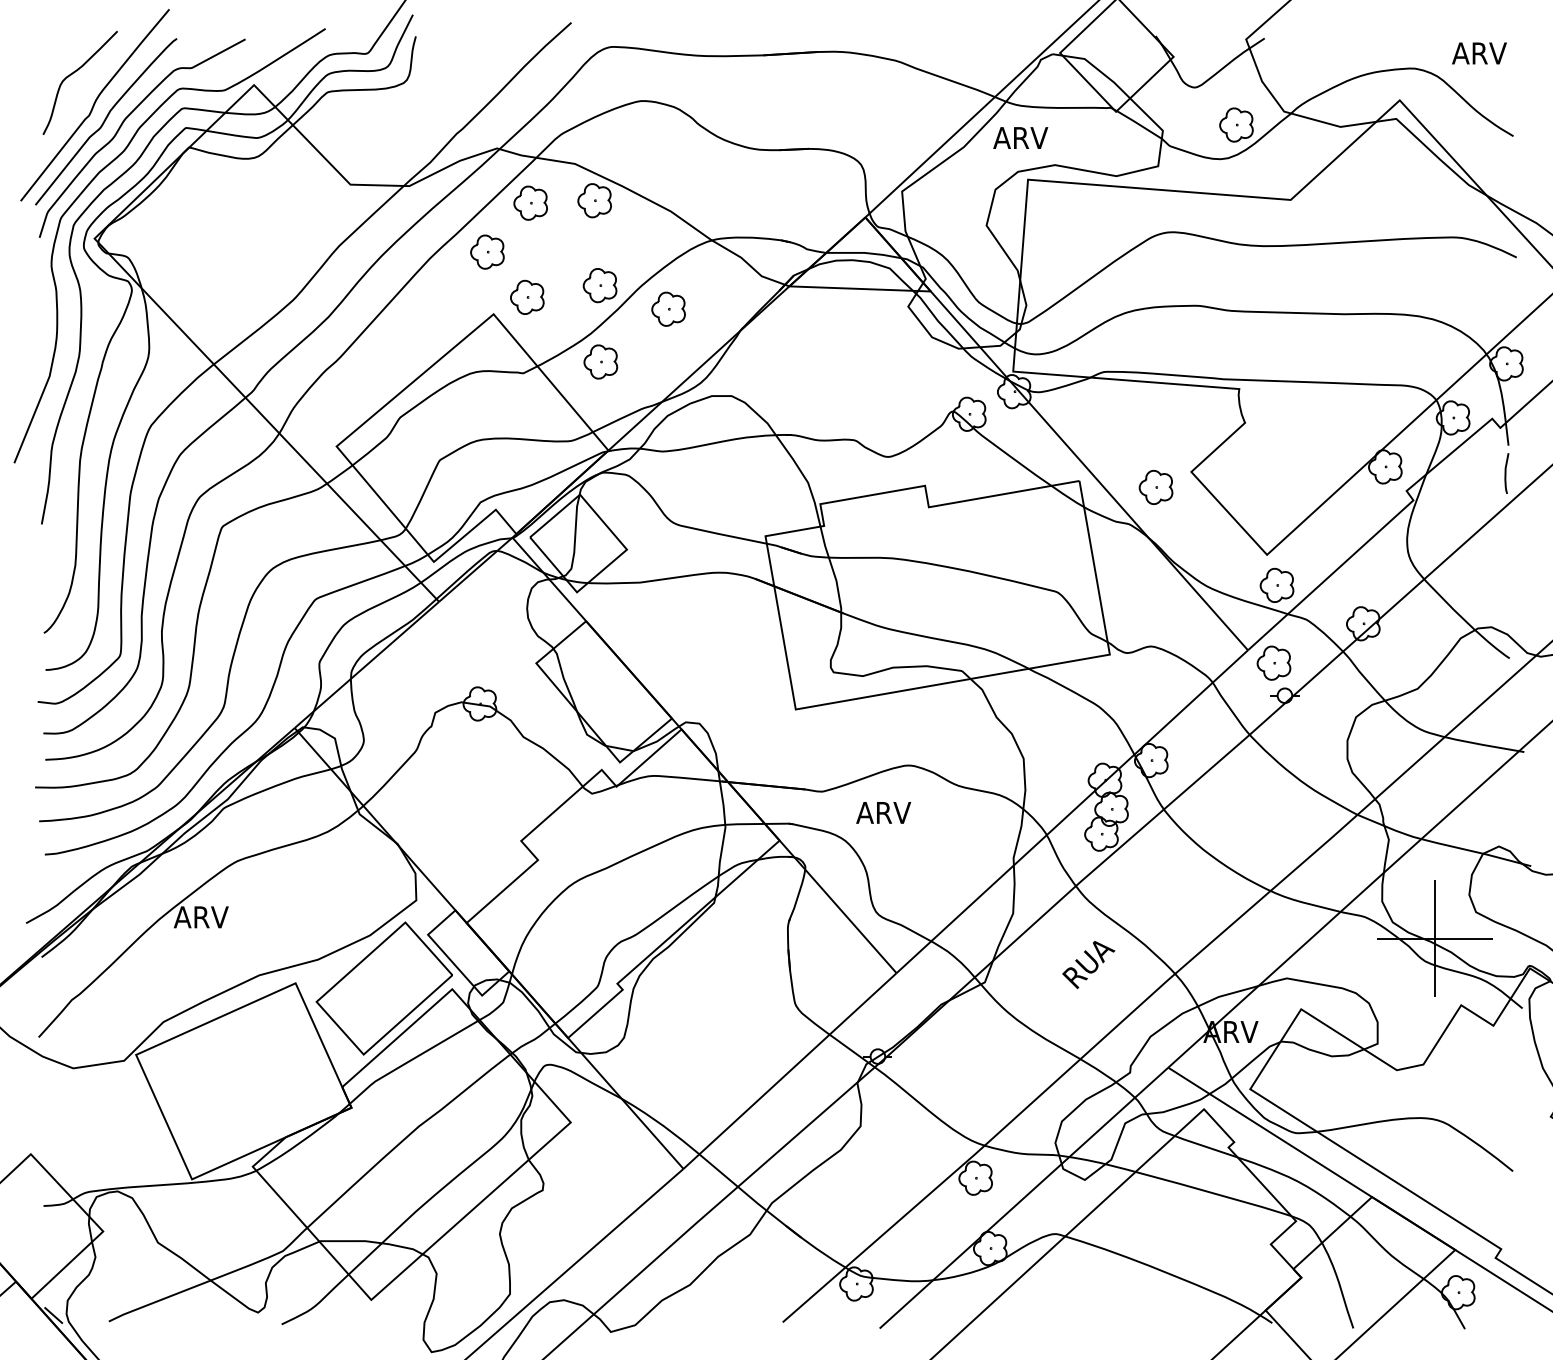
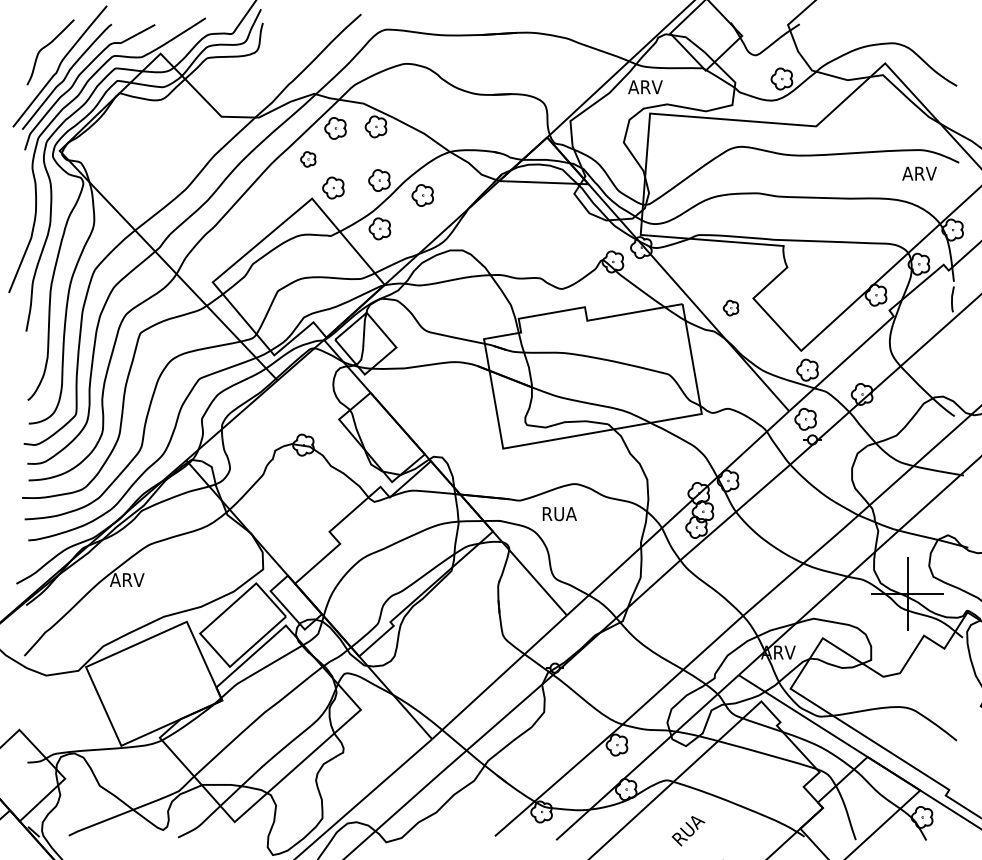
text: (1479, 53) -> (919, 173), moved
part: (487, 252) -> (308, 159), size x0.7
part: (1155, 486) -> (730, 307), size x0.7
text: (883, 813) -> (558, 514), ARV -> RUA
text: (1088, 965) -> (688, 831), moved

